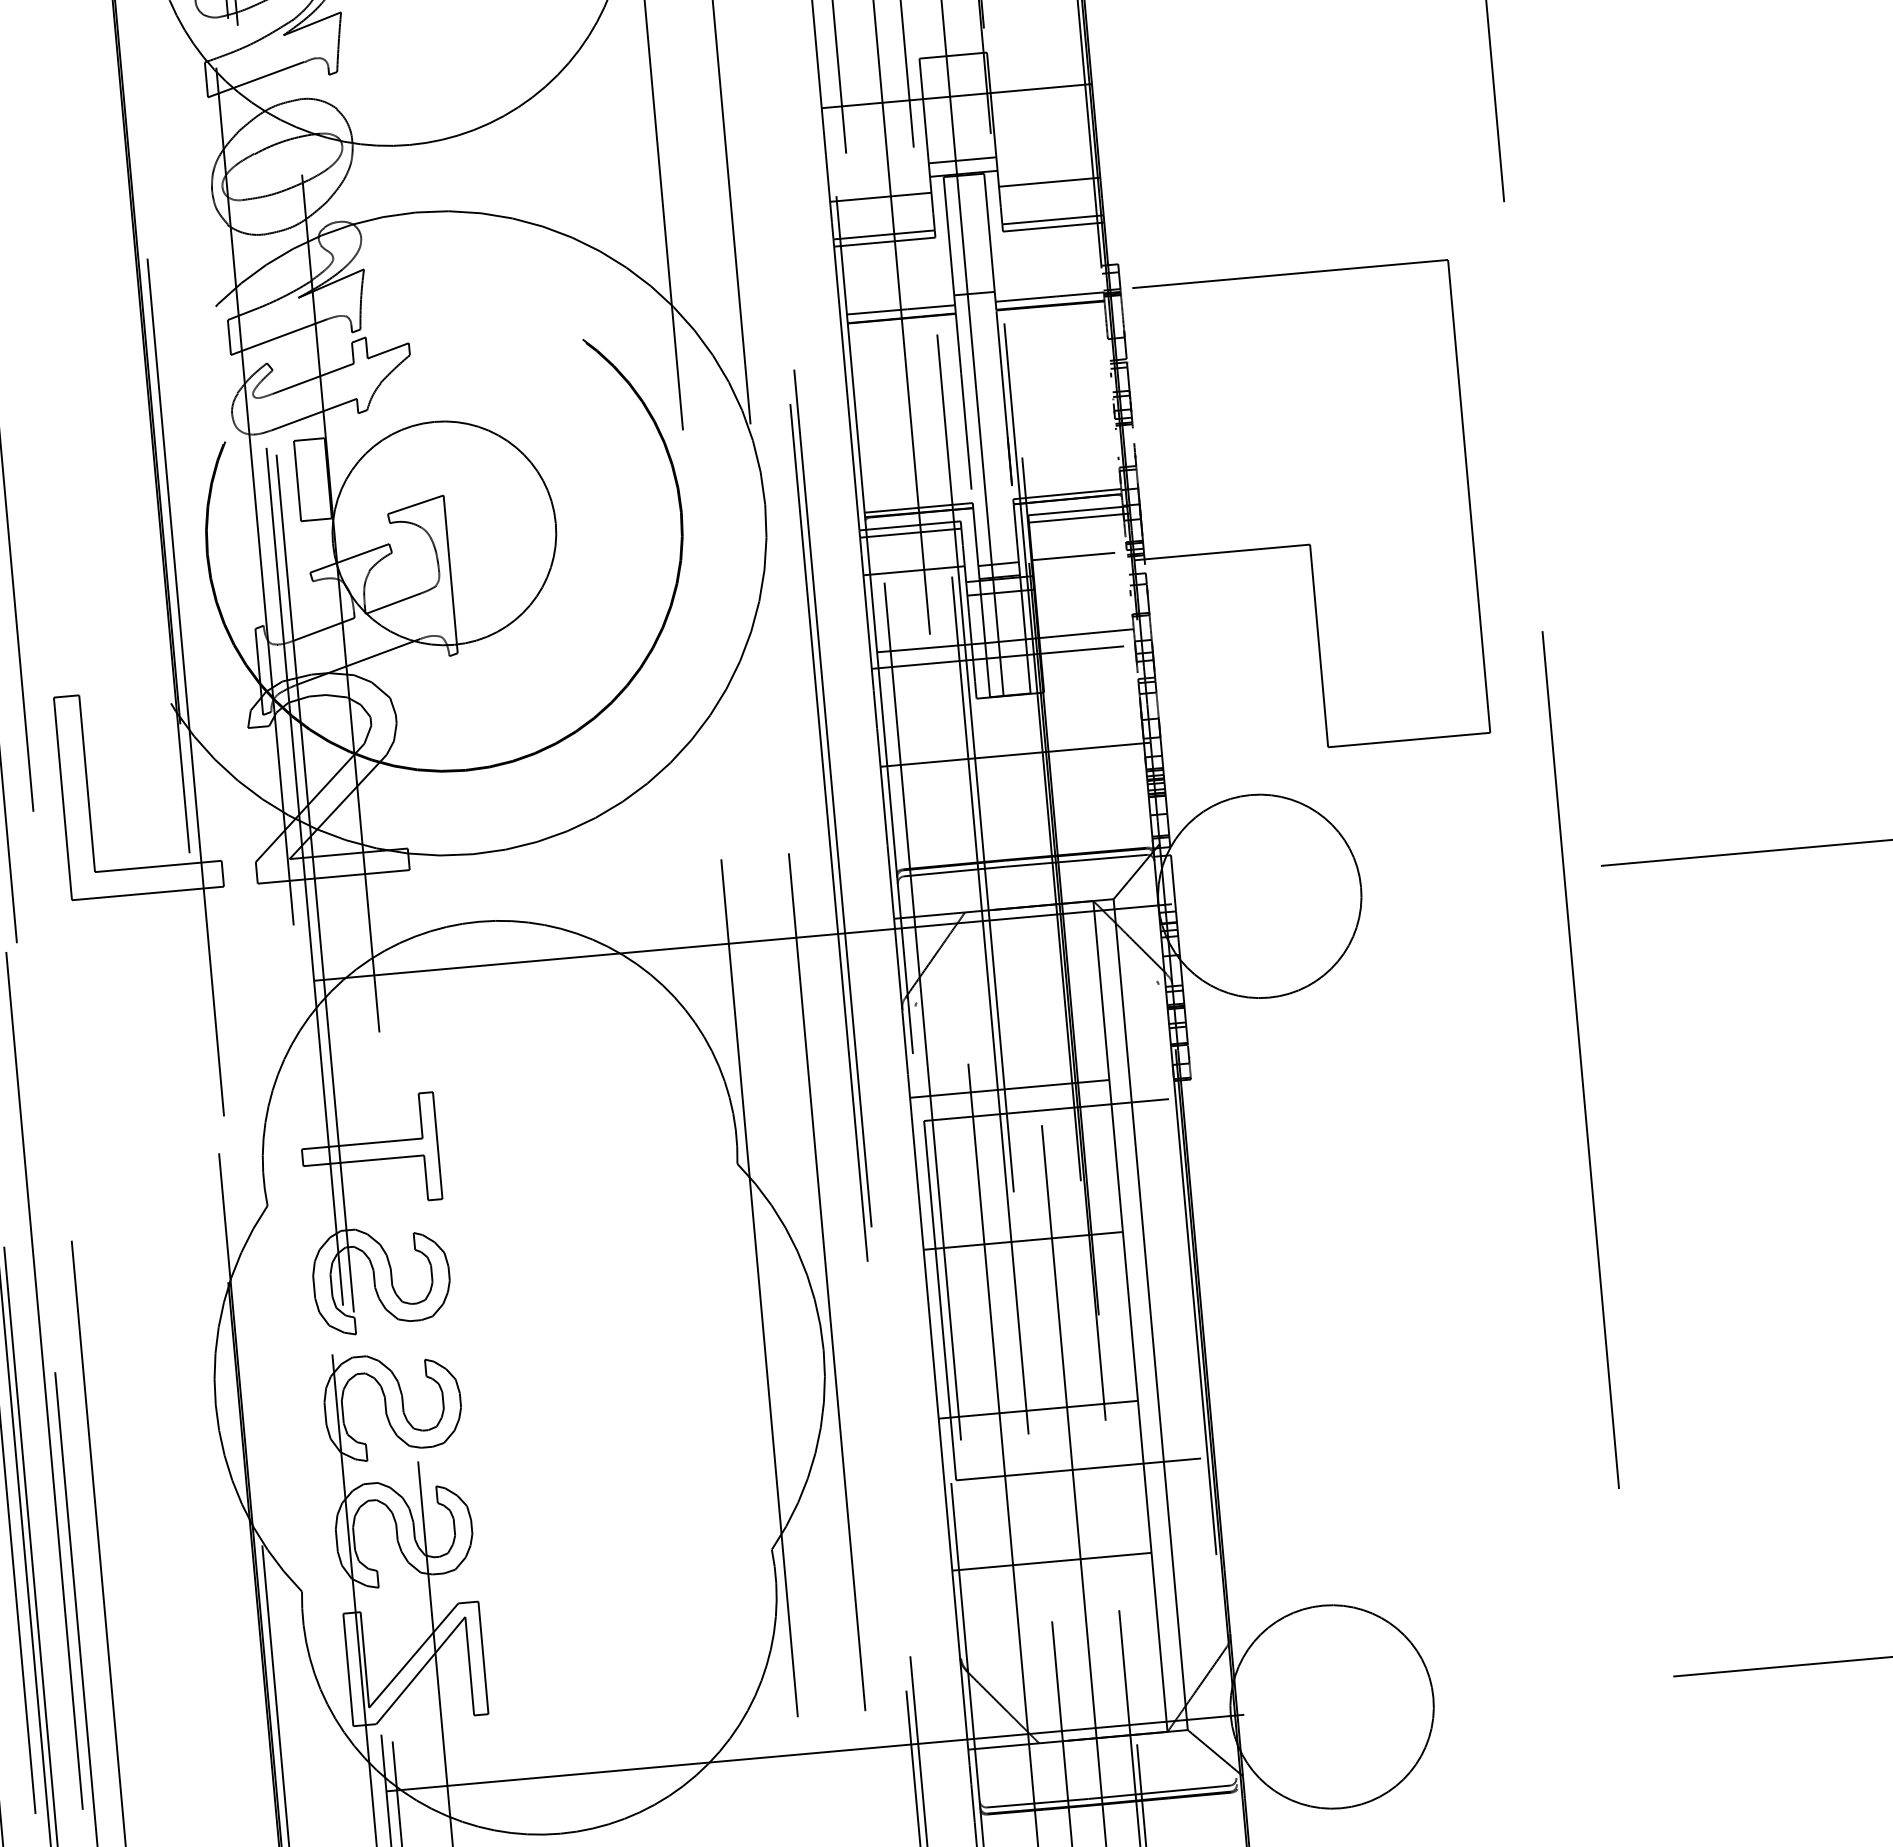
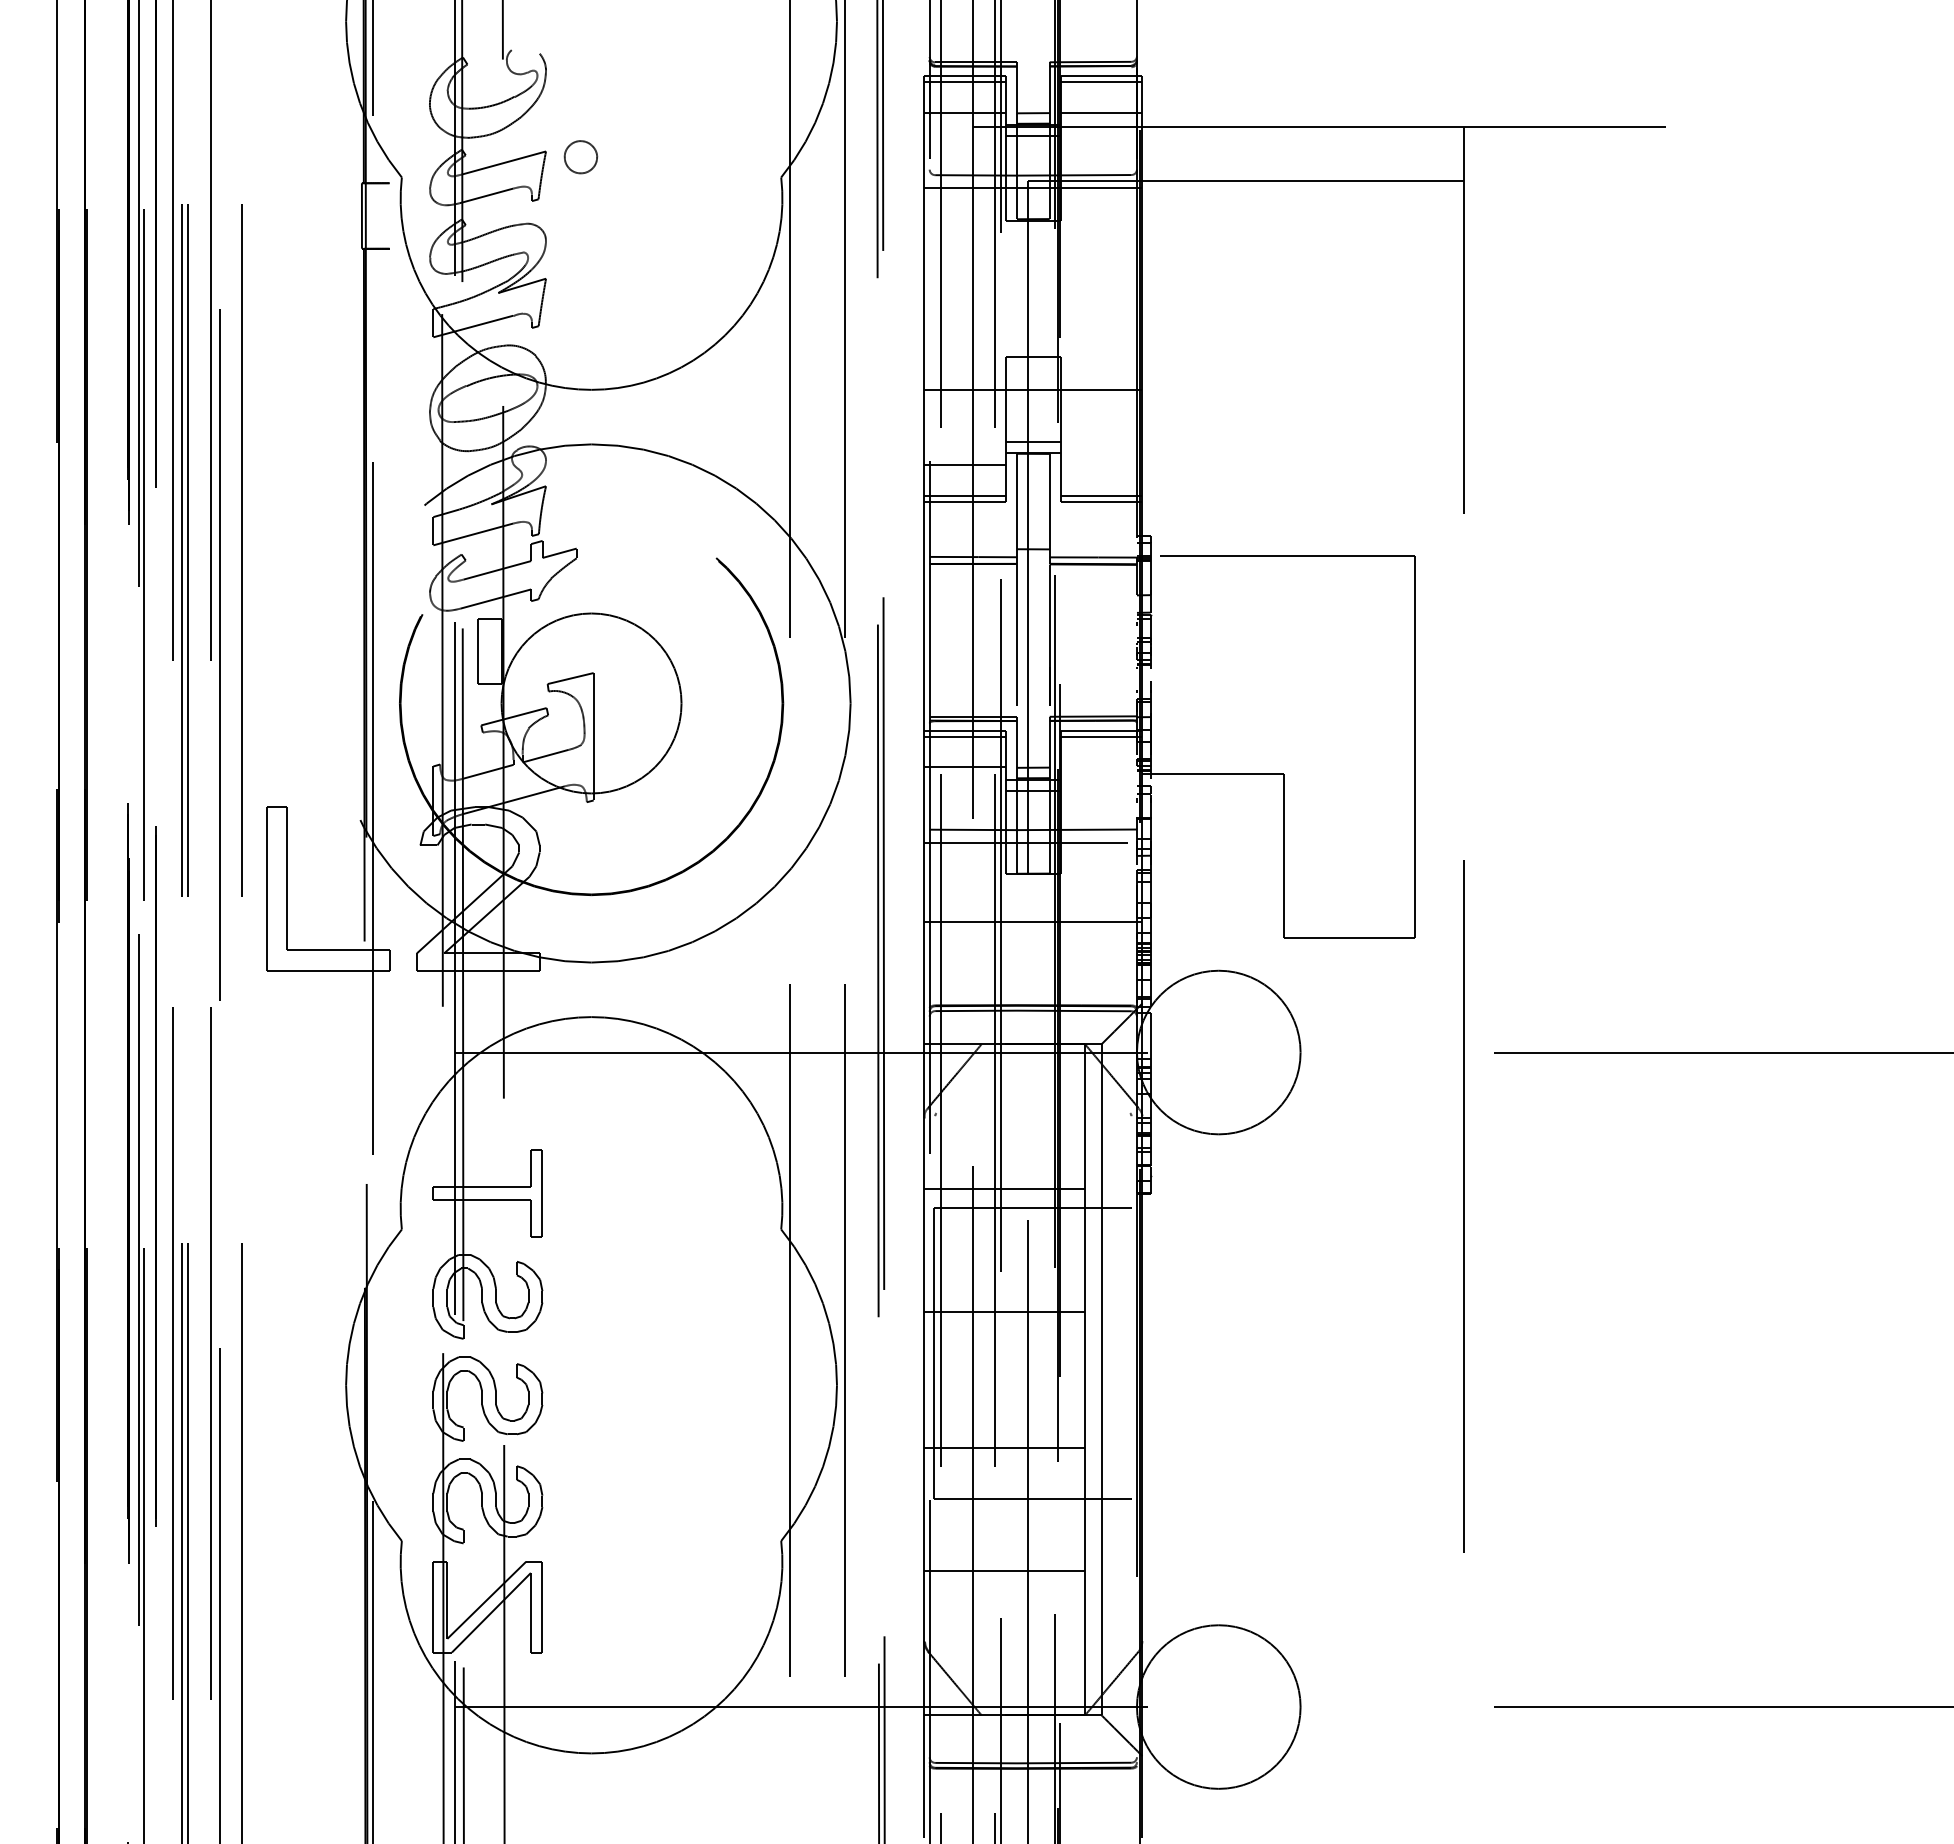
line: (1049, 182) -> (1101, 465), removed
line: (1073, 557) -> (1093, 767), removed

